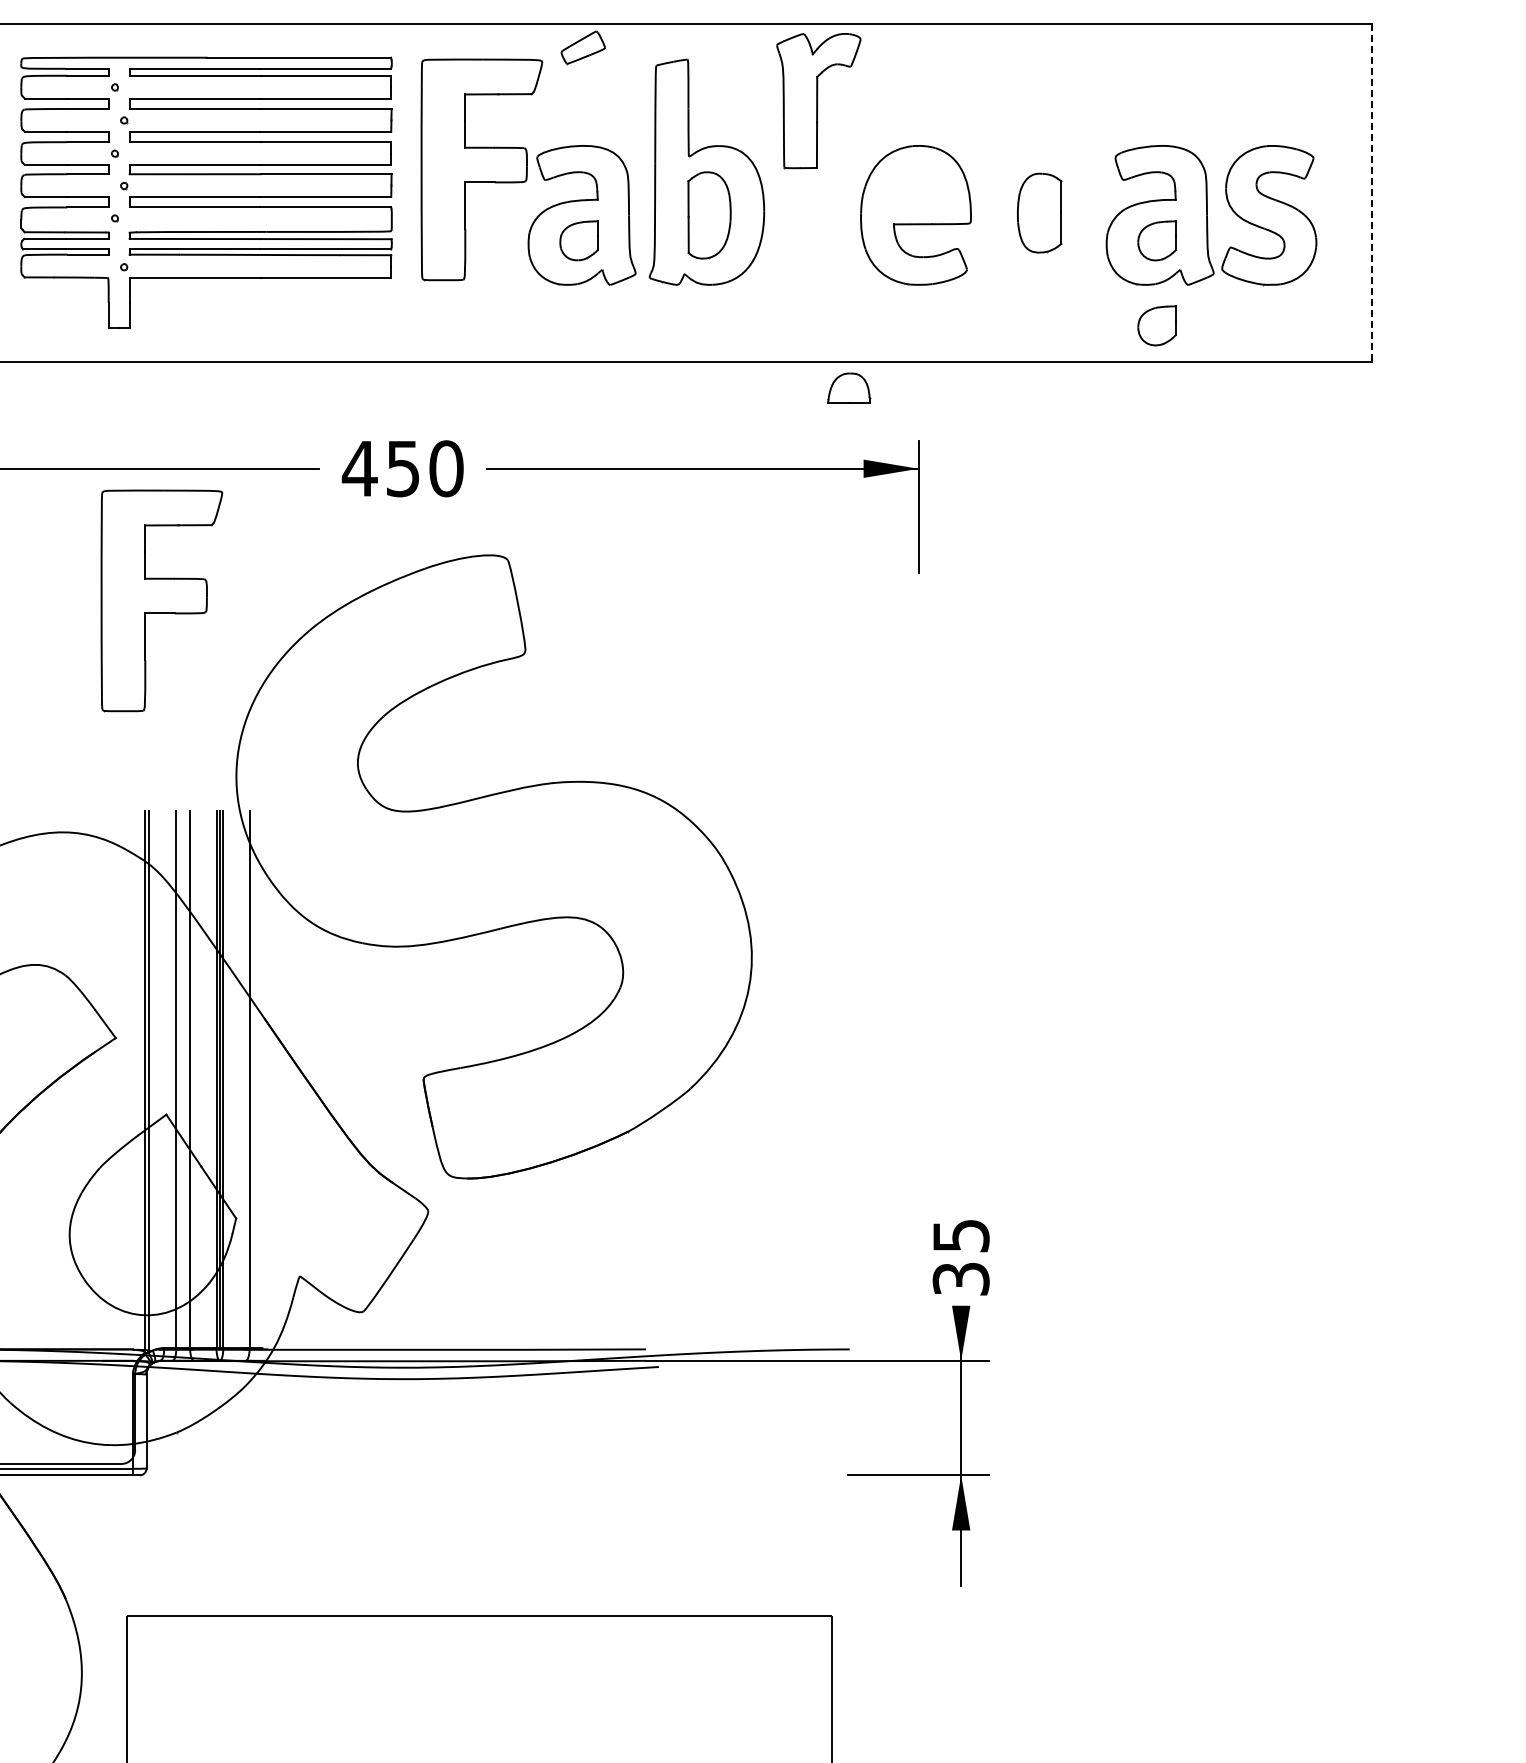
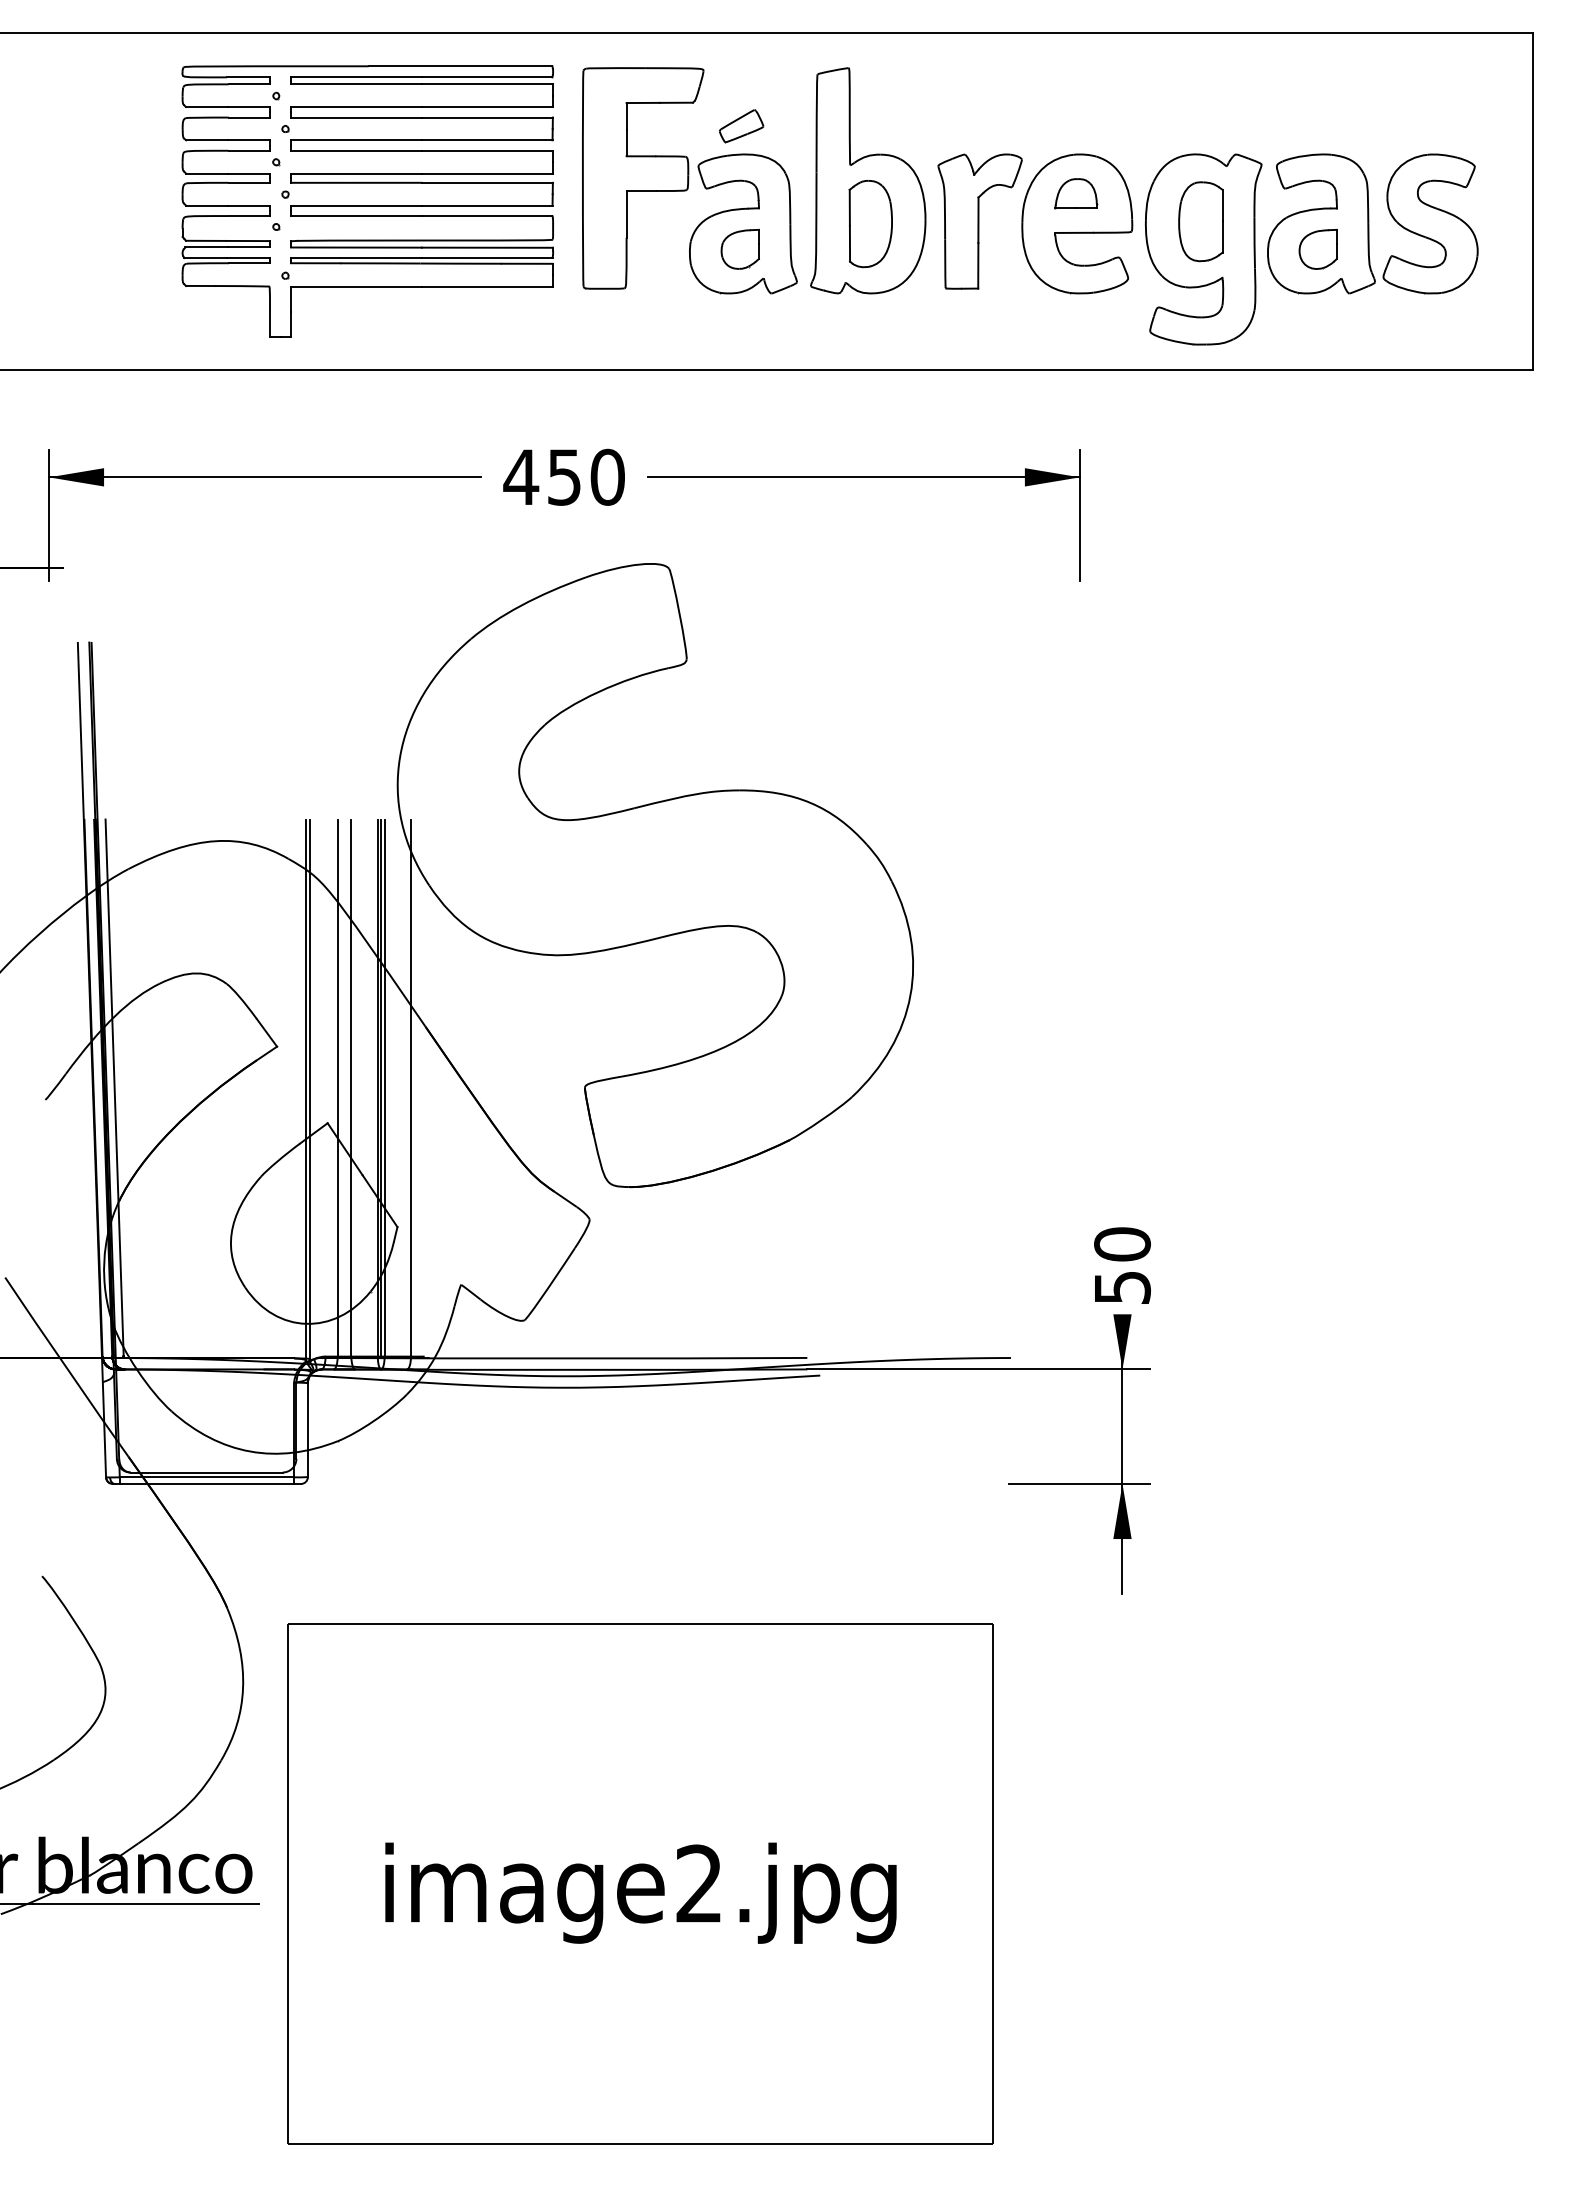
part: (583, 47) -> (741, 126), moved
part: (818, 100) -> (979, 221), moved
line: (1371, 192) -> (1532, 201), dashed -> solid
part: (1042, 240) -> (1203, 249), added
part: (1156, 325) -> (1317, 334), removed
part: (849, 387) -> (1076, 193), moved
part: (162, 600) -> (323, 609), removed
text: (961, 1256) -> (1122, 1265), 35 -> 50

